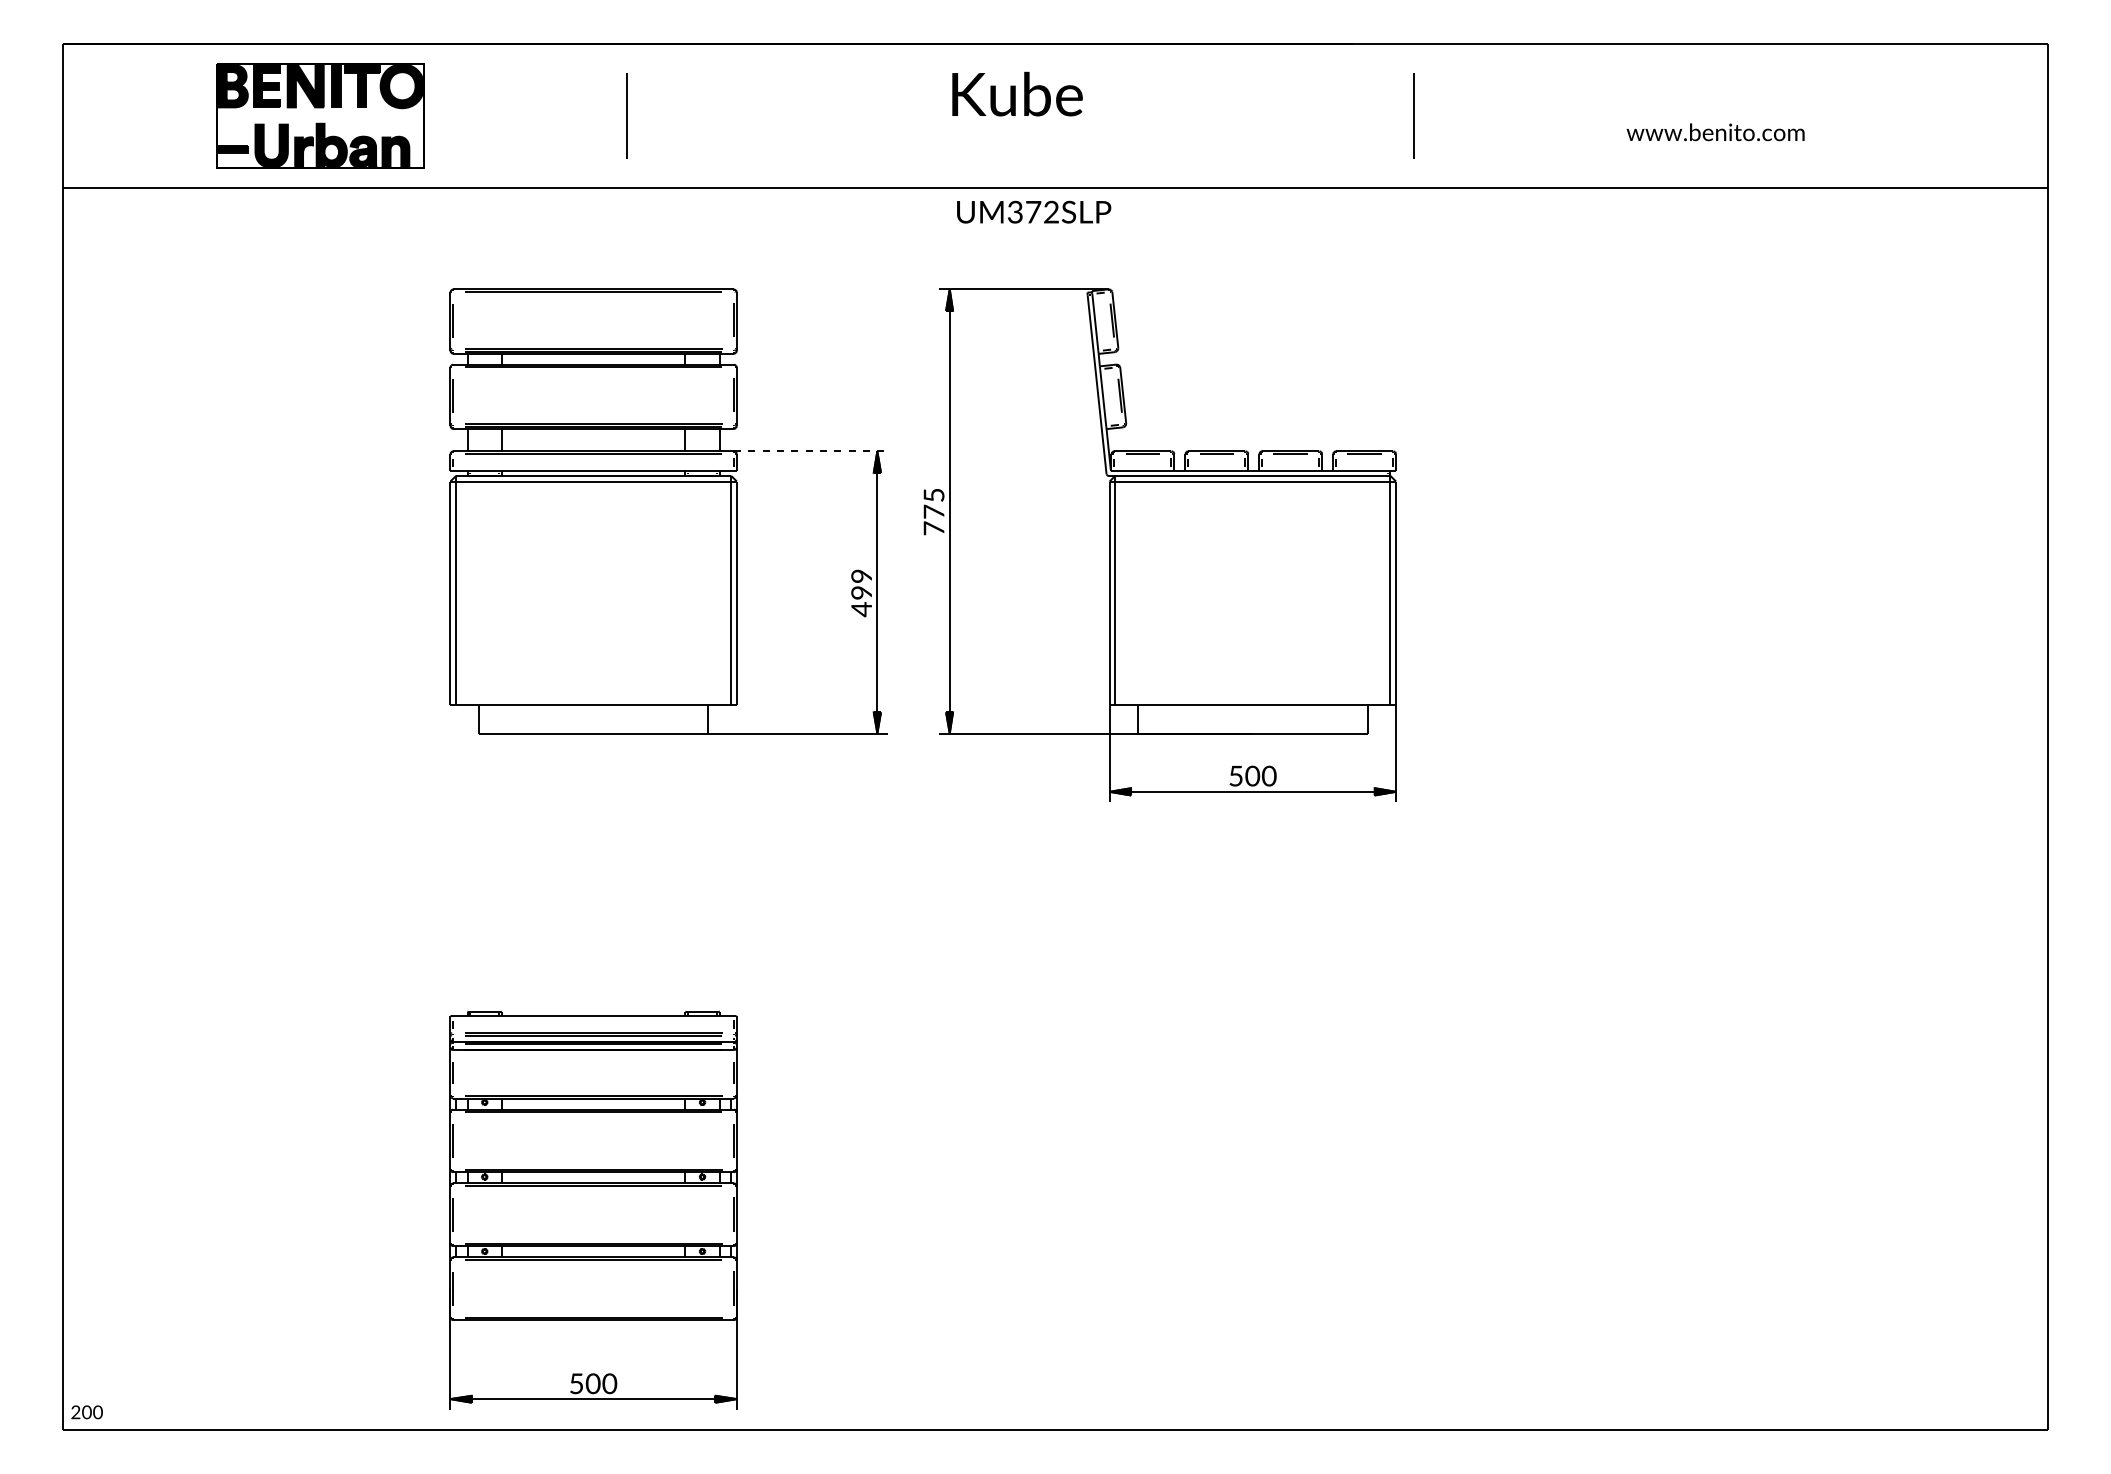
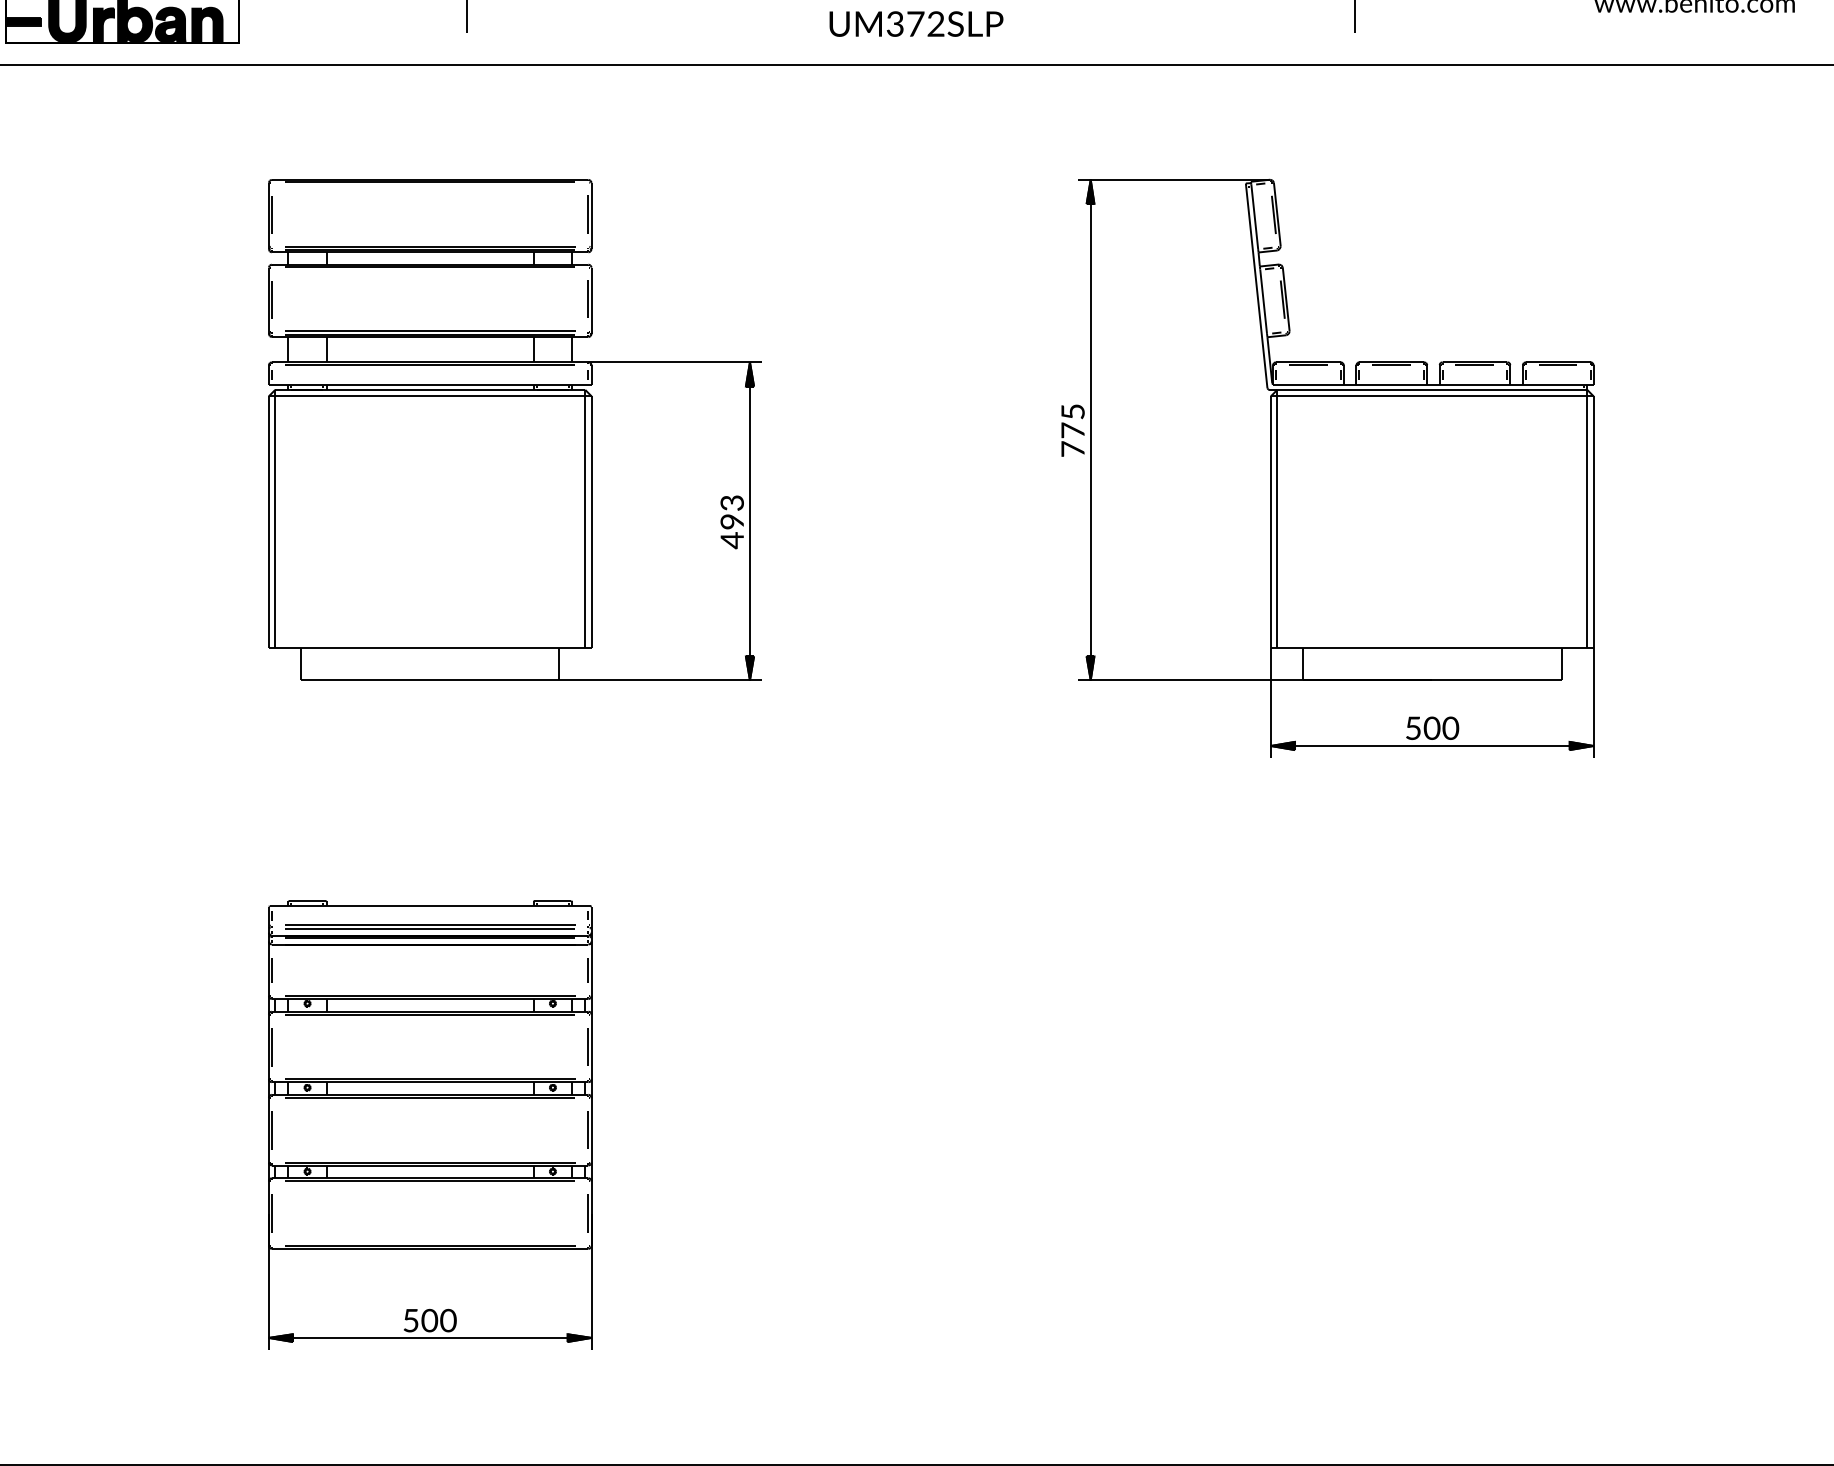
text: (1034, 211) -> (916, 23), moved
line: (811, 451) -> (675, 362), dashed -> solid
part: (1159, 544) -> (1327, 467), moved
text: (861, 575) -> (732, 502), 499 -> 493
part: (593, 1209) -> (430, 1124), moved

